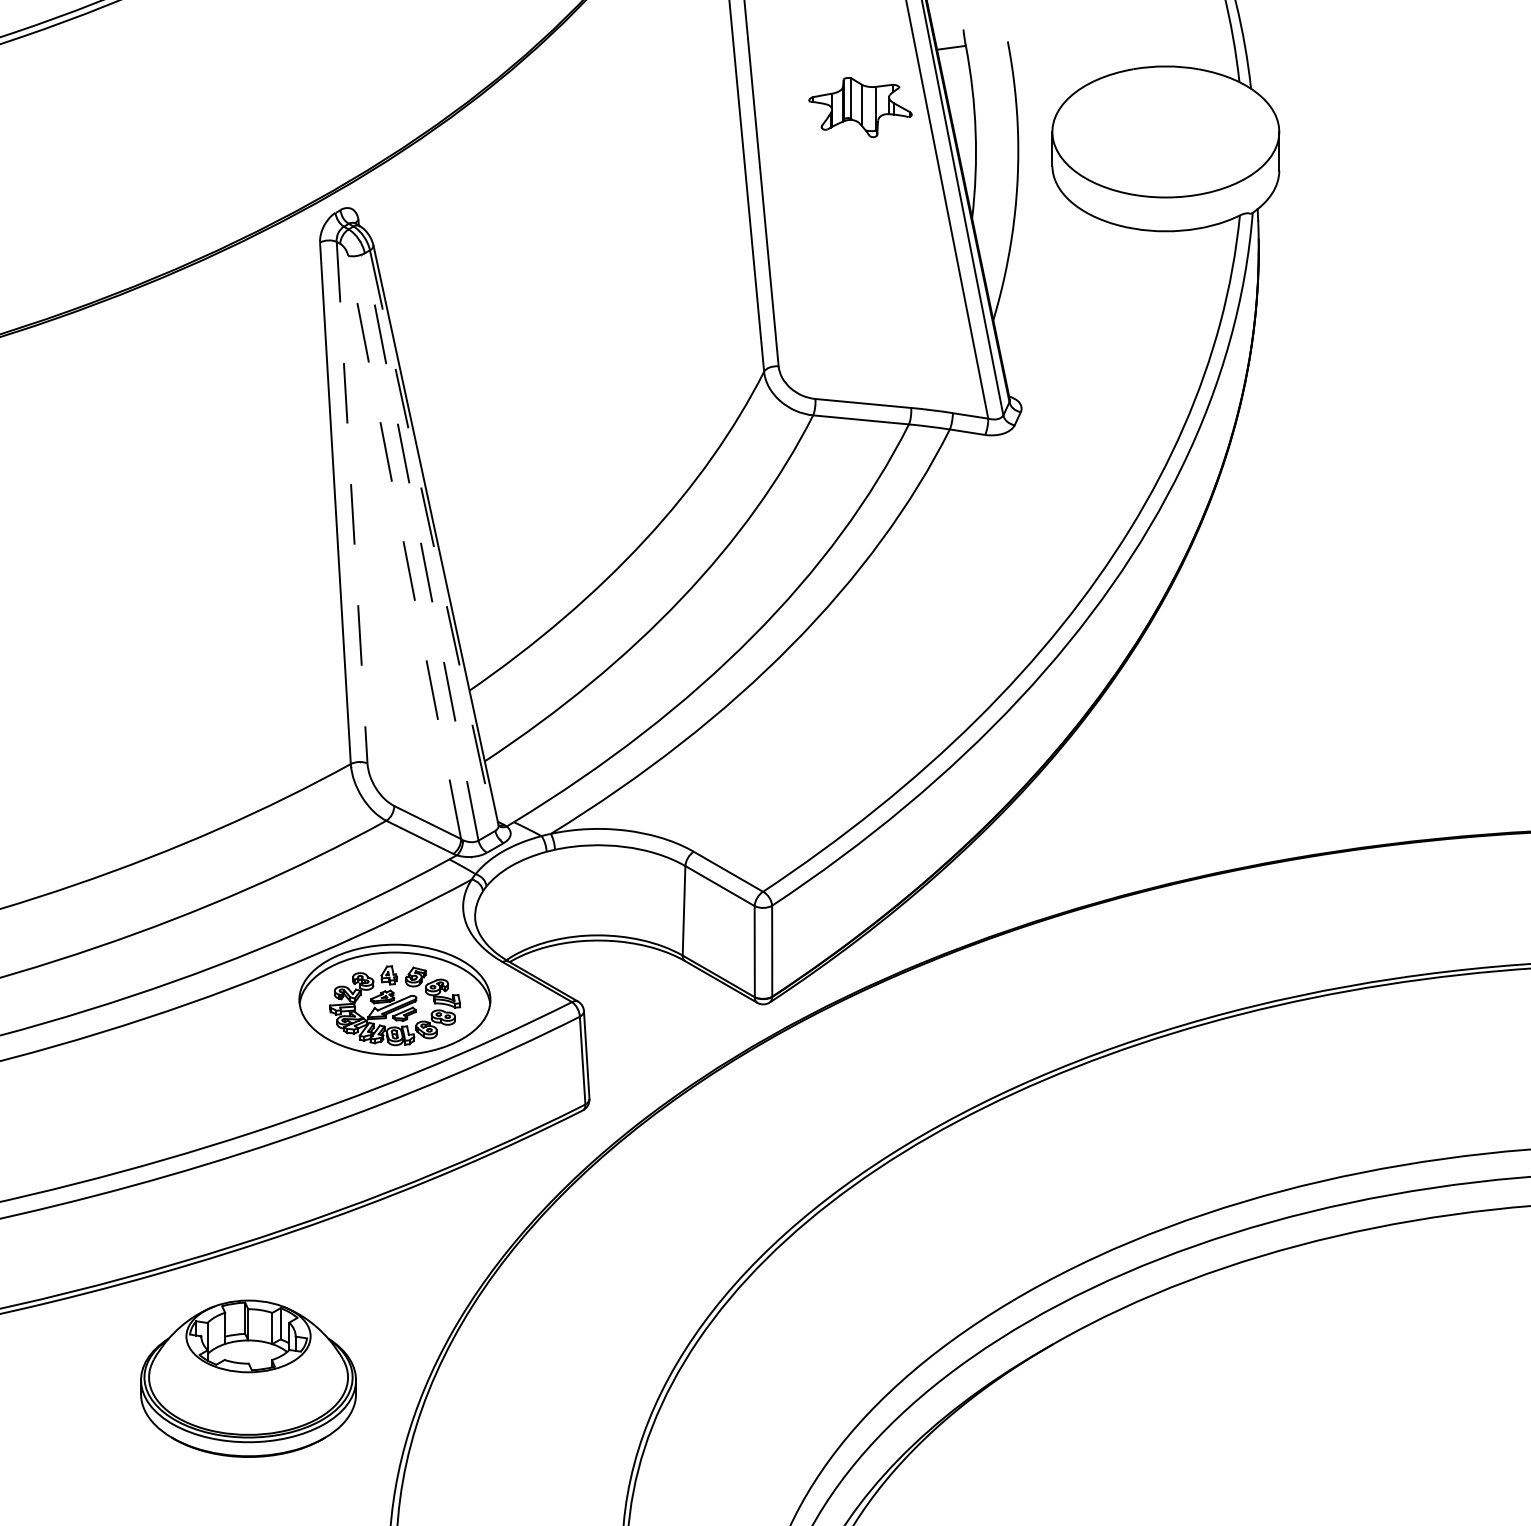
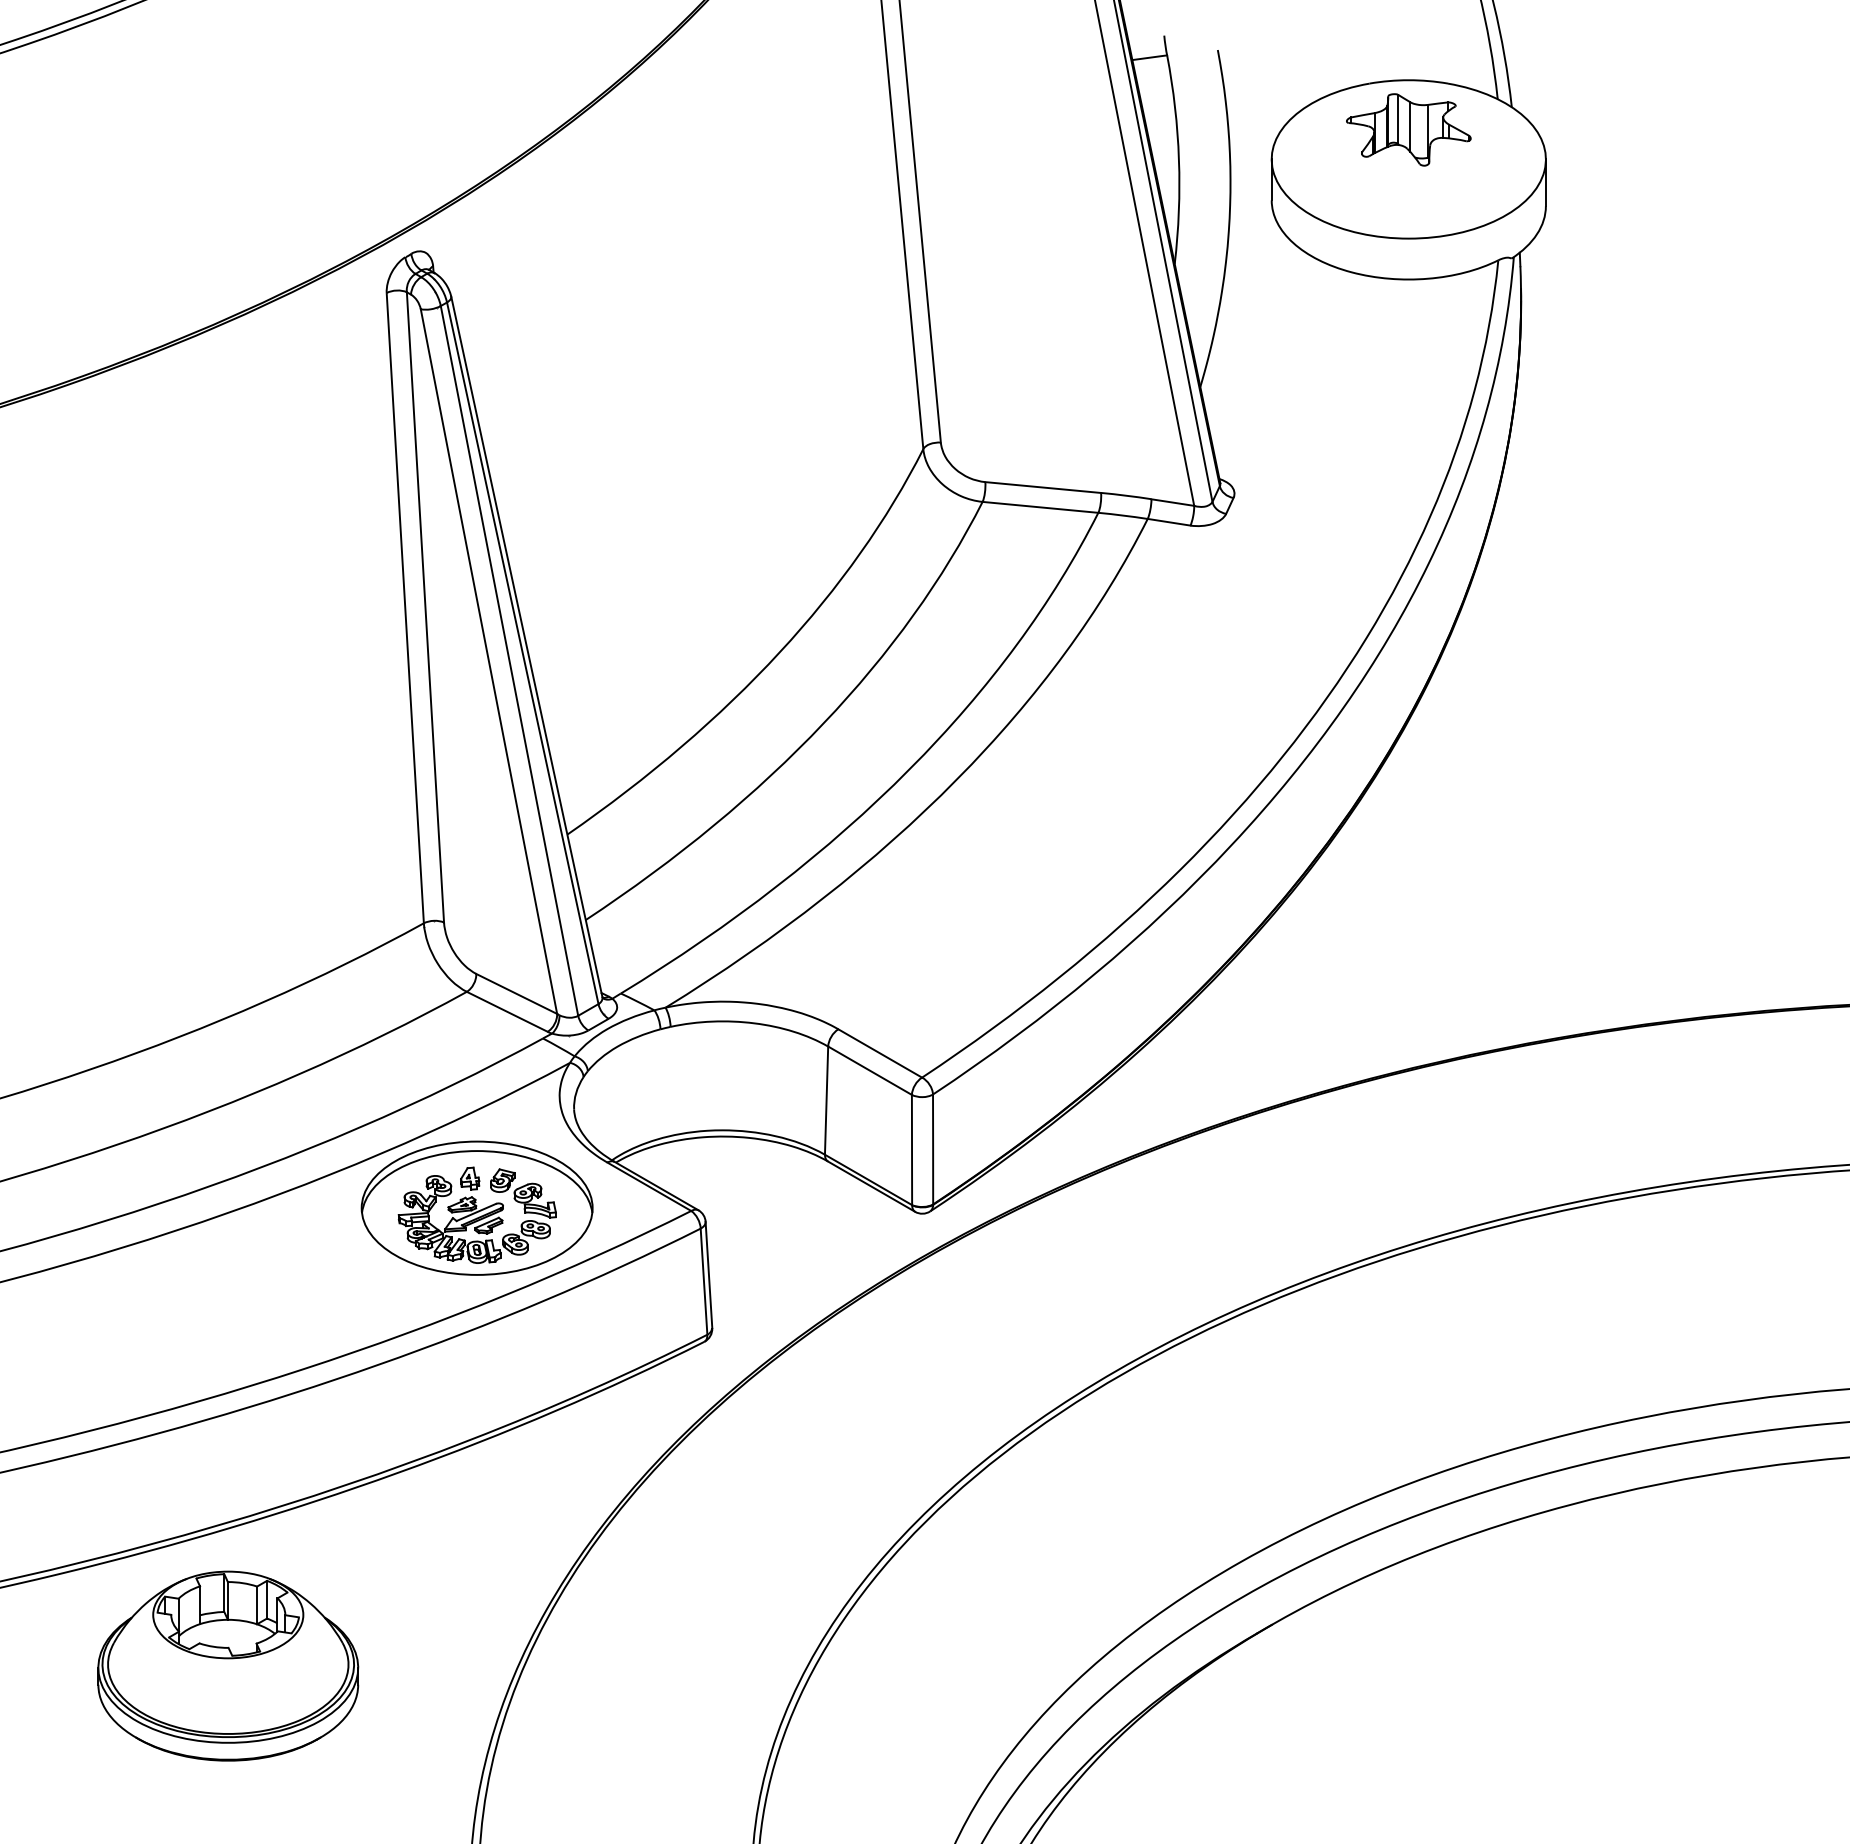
part: (860, 107) -> (1408, 129), moved
line: (352, 502) -> (425, 607), dashed -> solid
line: (432, 540) -> (522, 653), dashed -> solid
line: (421, 546) -> (509, 660), dashed -> solid
line: (404, 547) -> (488, 661), dashed -> solid
part: (248, 1378) -> (228, 1665), moved

